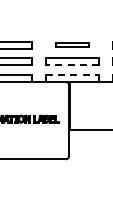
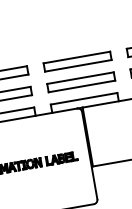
part: (72, 45) -> (77, 62), size x1.67
line: (72, 65) -> (82, 86), dashed -> solid
line: (72, 75) -> (84, 99), dashed -> solid

